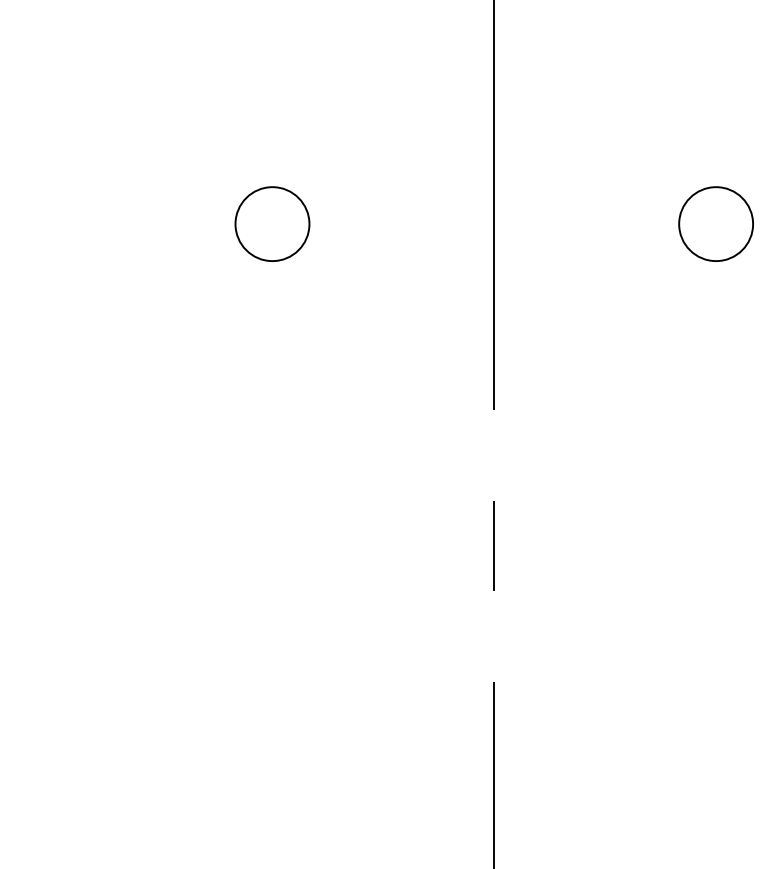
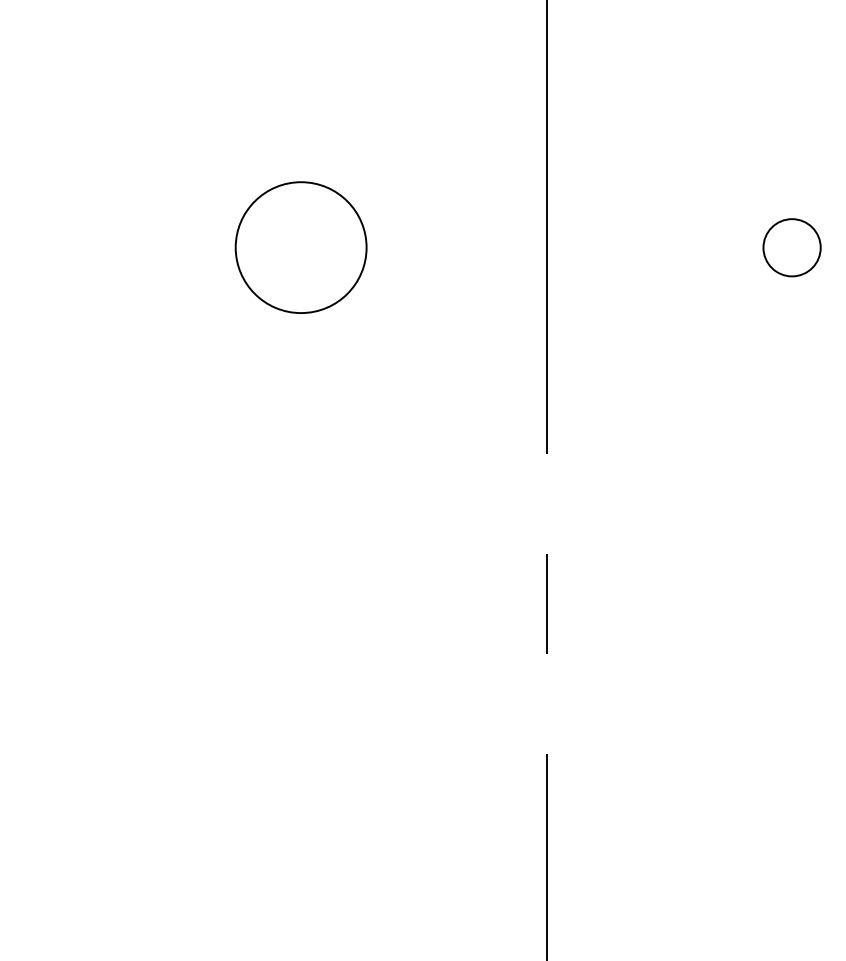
circle: (272, 223) -> (301, 247), size x1.6
circle: (716, 223) -> (792, 247), size x0.7

